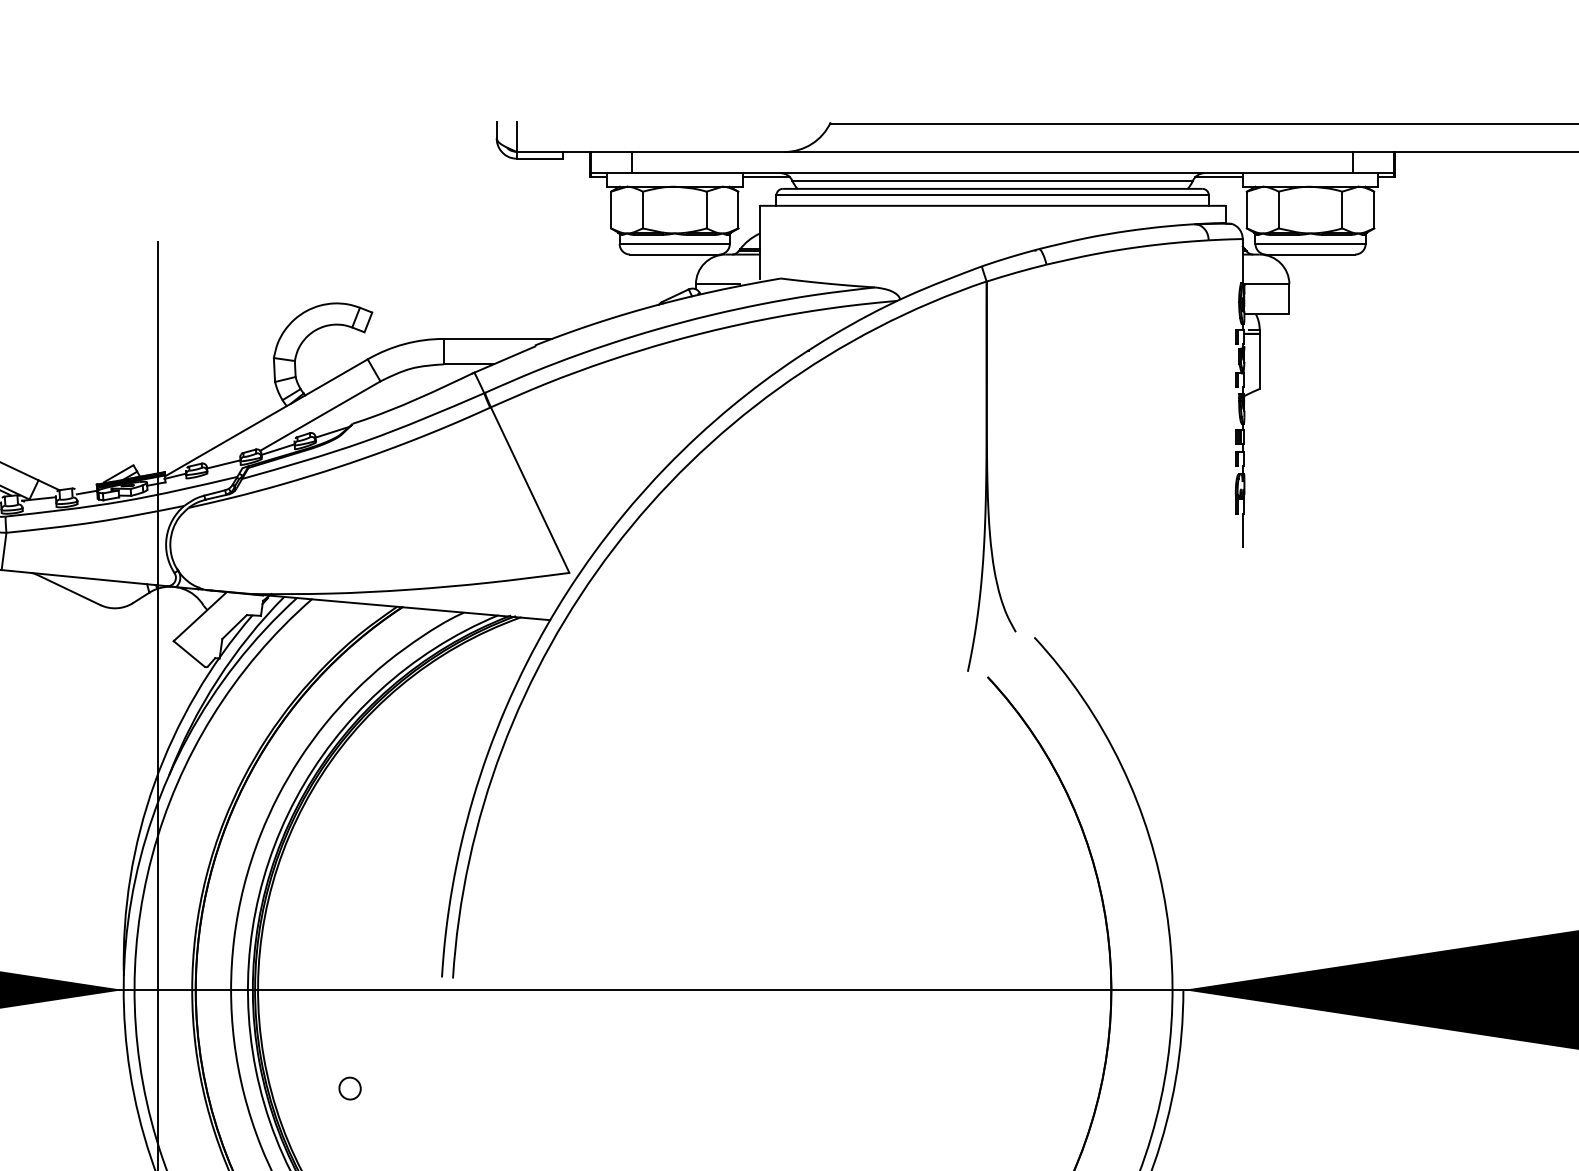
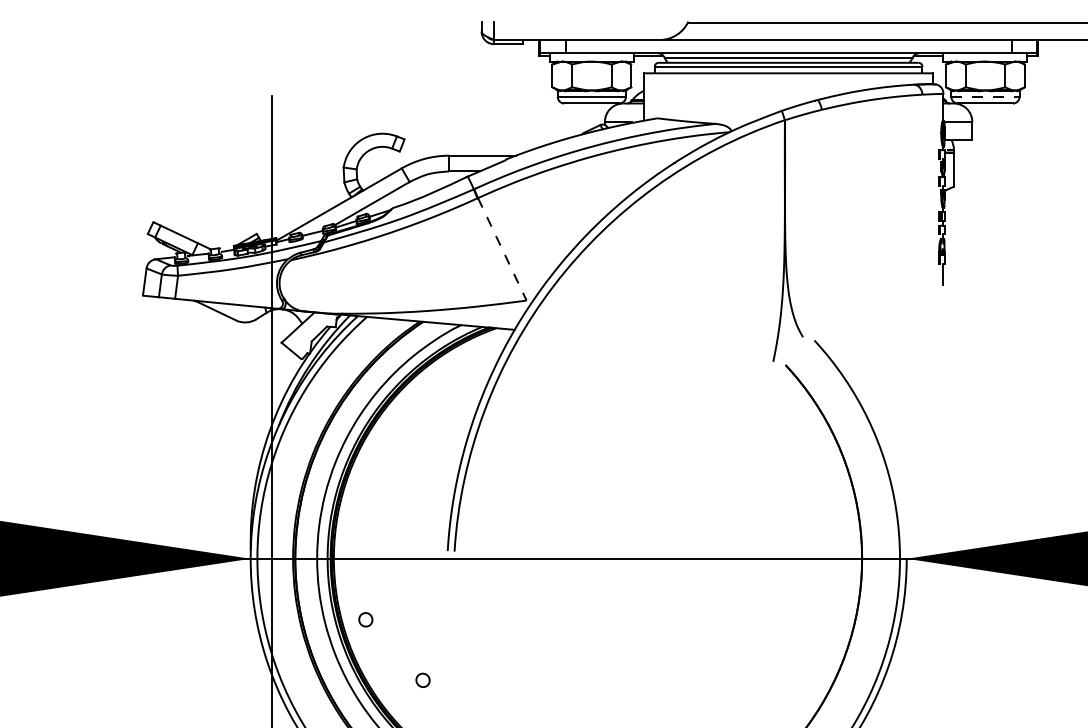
line: (1310, 243) -> (985, 96), solid -> dashed
line: (530, 490) -> (502, 249), solid -> dashed
part: (349, 1088) -> (365, 619), moved

